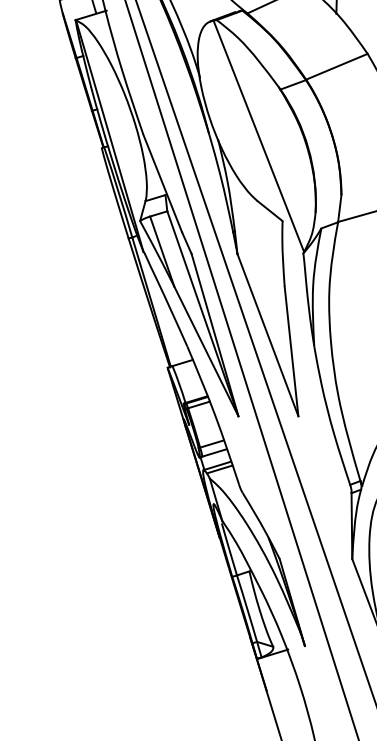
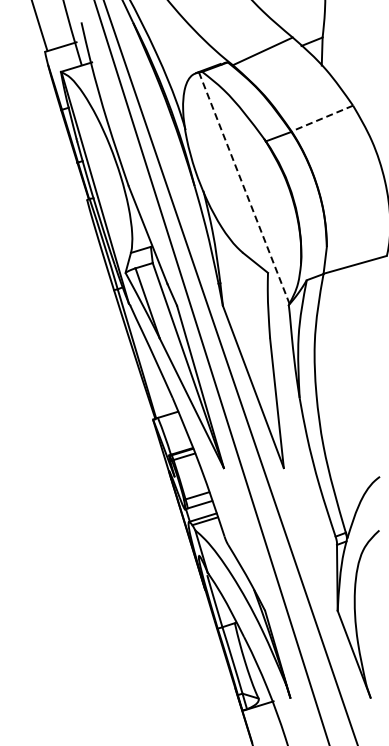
line: (336, 66) -> (321, 118), solid -> dashed
line: (259, 136) -> (244, 188), solid -> dashed

